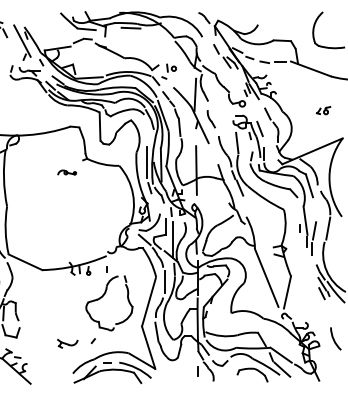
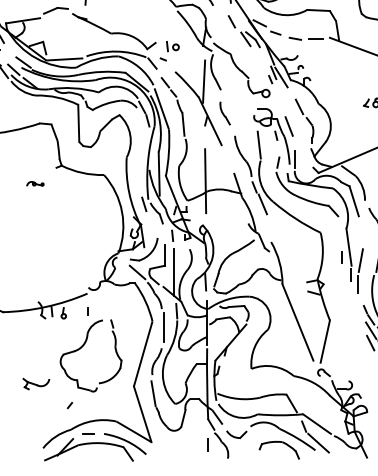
line: (146, 162) -> (139, 170), removed
part: (66, 172) -> (34, 183), size x0.7
part: (67, 343) -> (35, 383), moved

